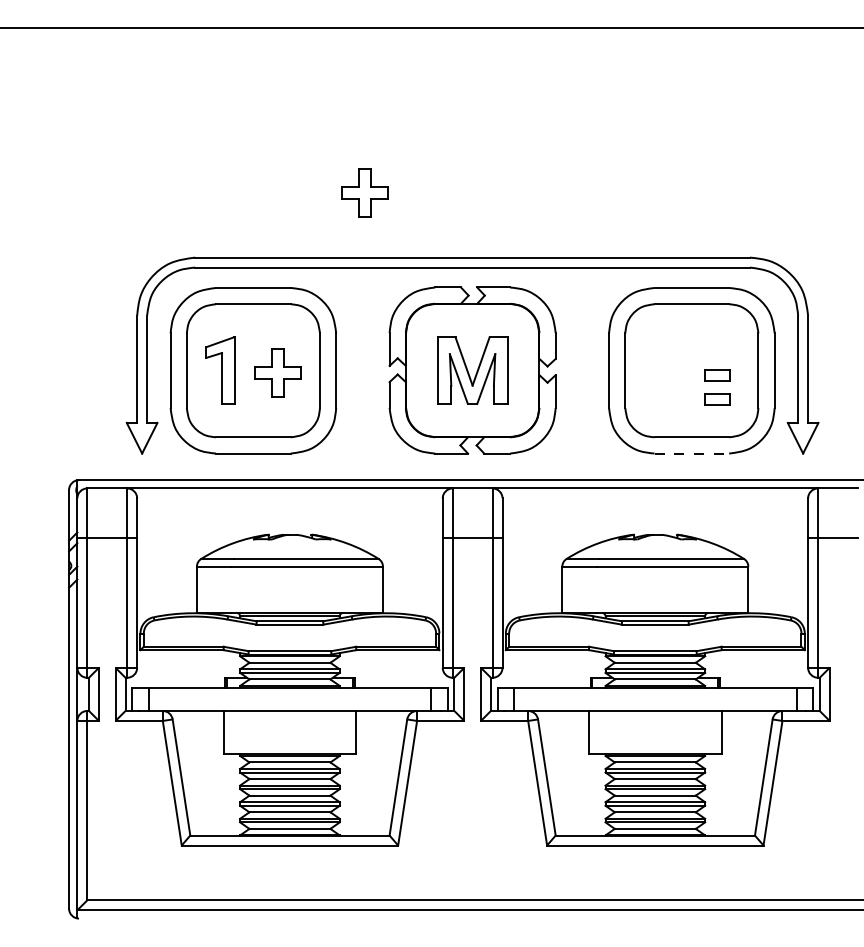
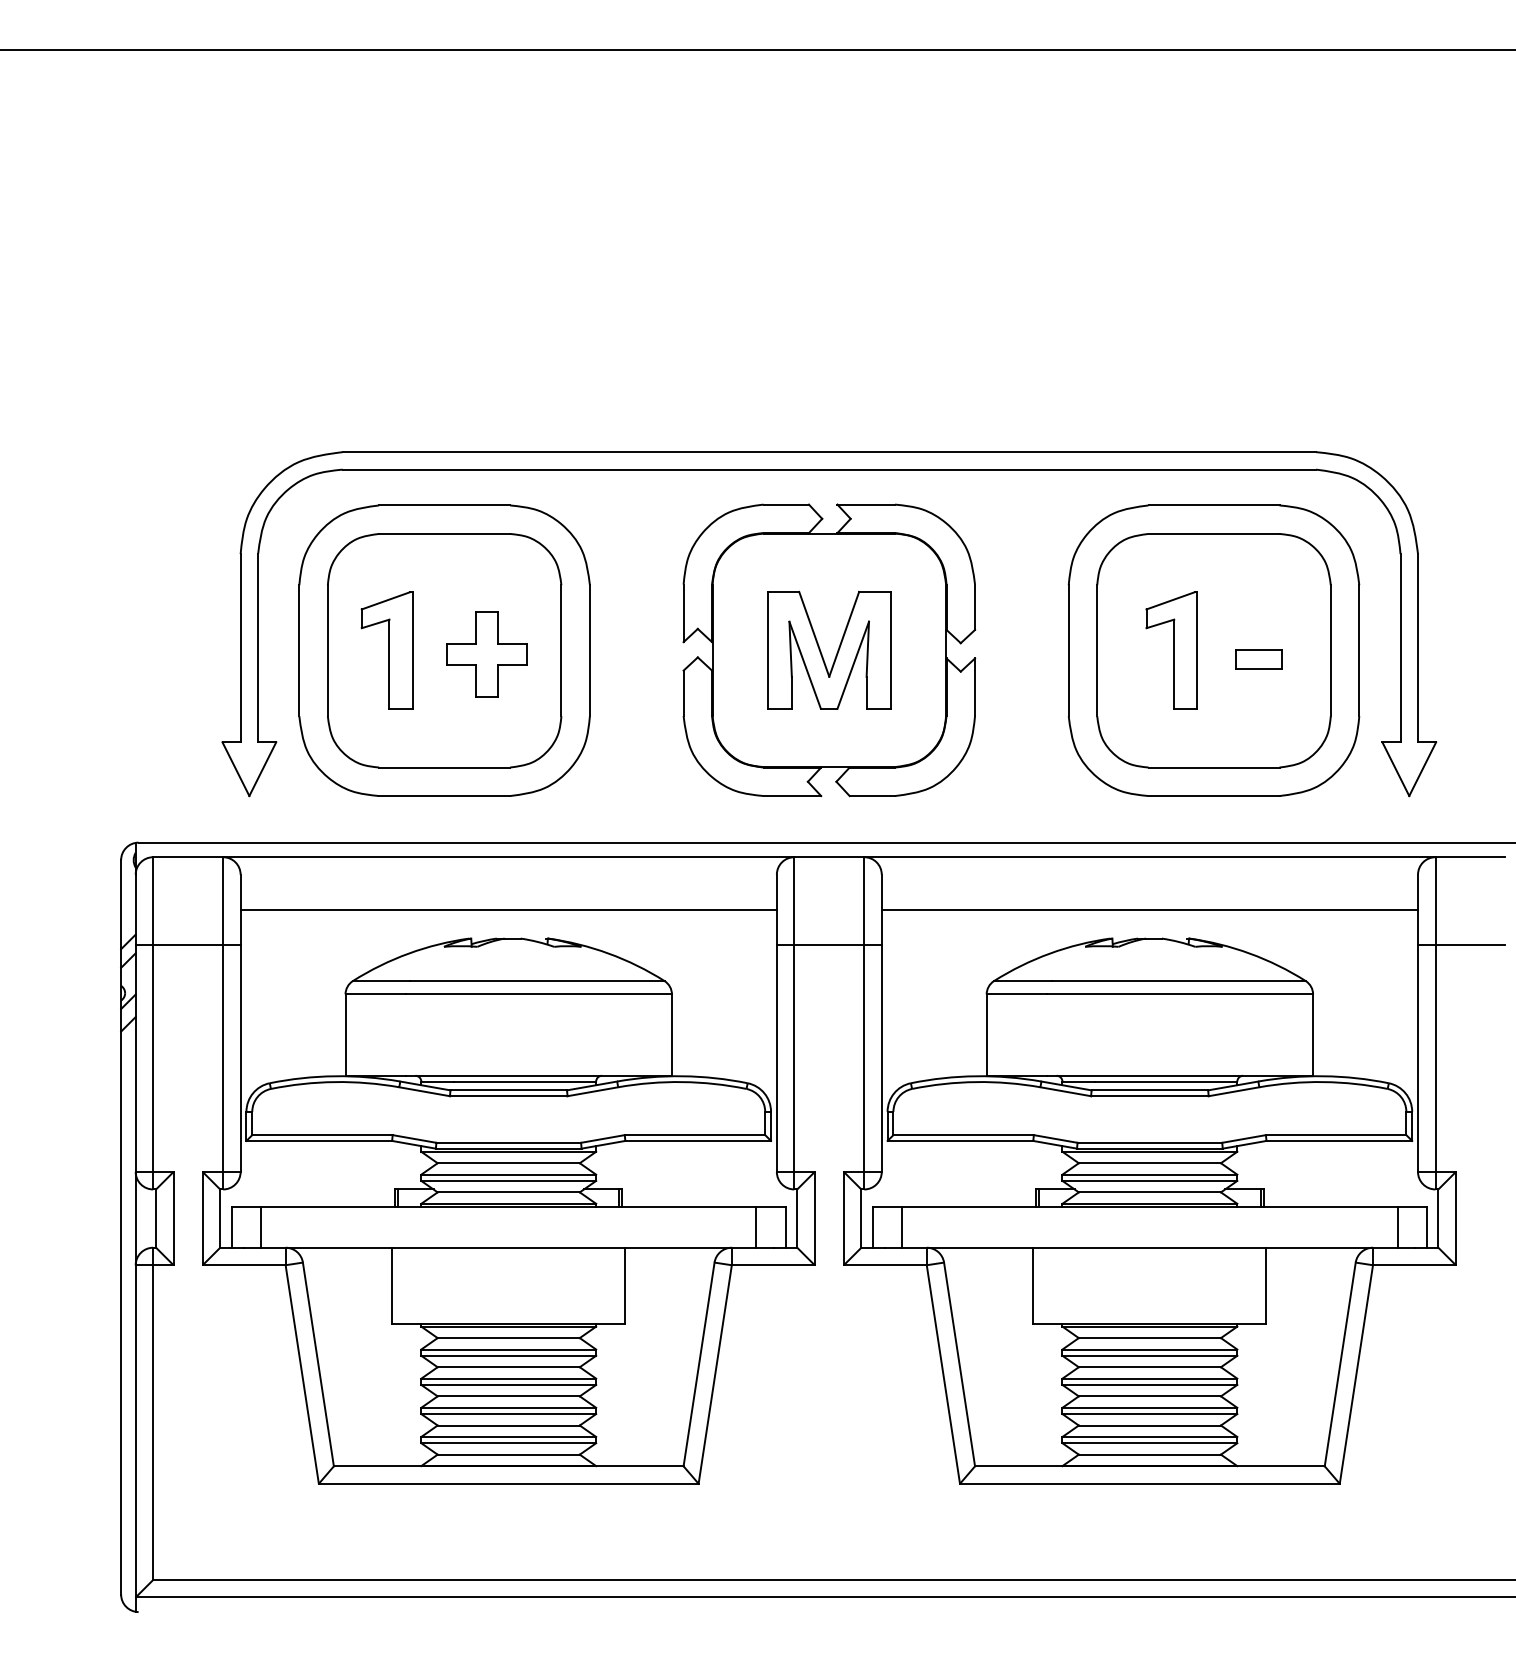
part: (364, 192) -> (639, 337), removed
part: (667, 370) -> (1171, 650), added
part: (717, 399) -> (1258, 701), removed
line: (692, 453) -> (1215, 795), dashed -> solid
line: (289, 518) -> (507, 909), added
line: (655, 518) -> (1150, 909), added

